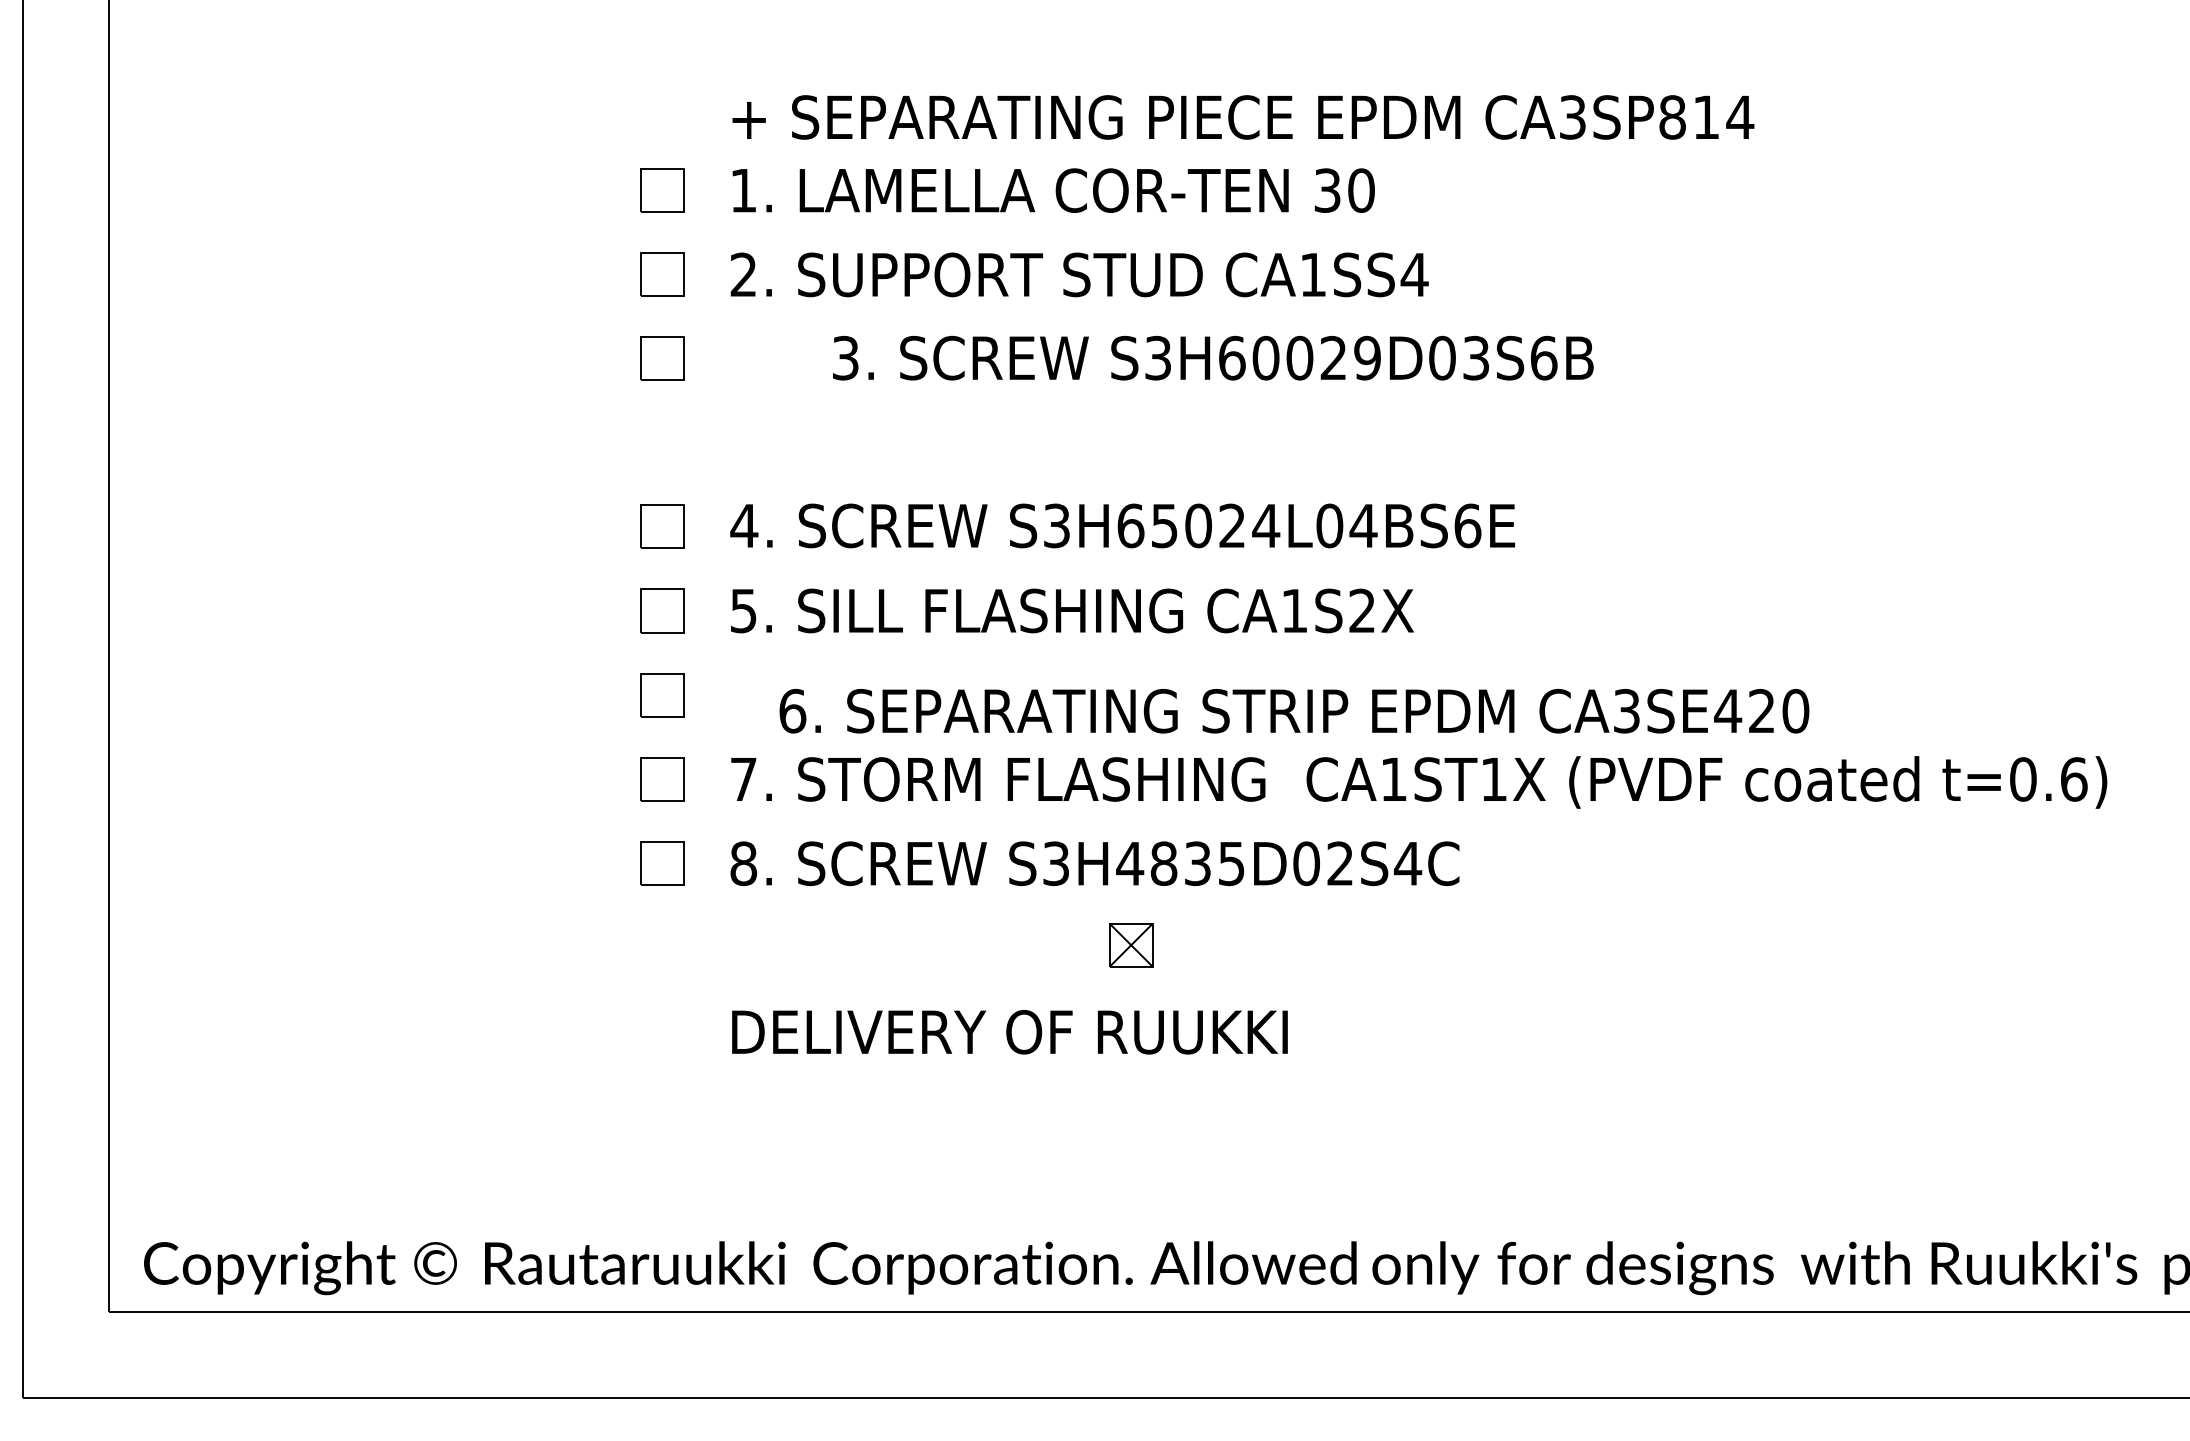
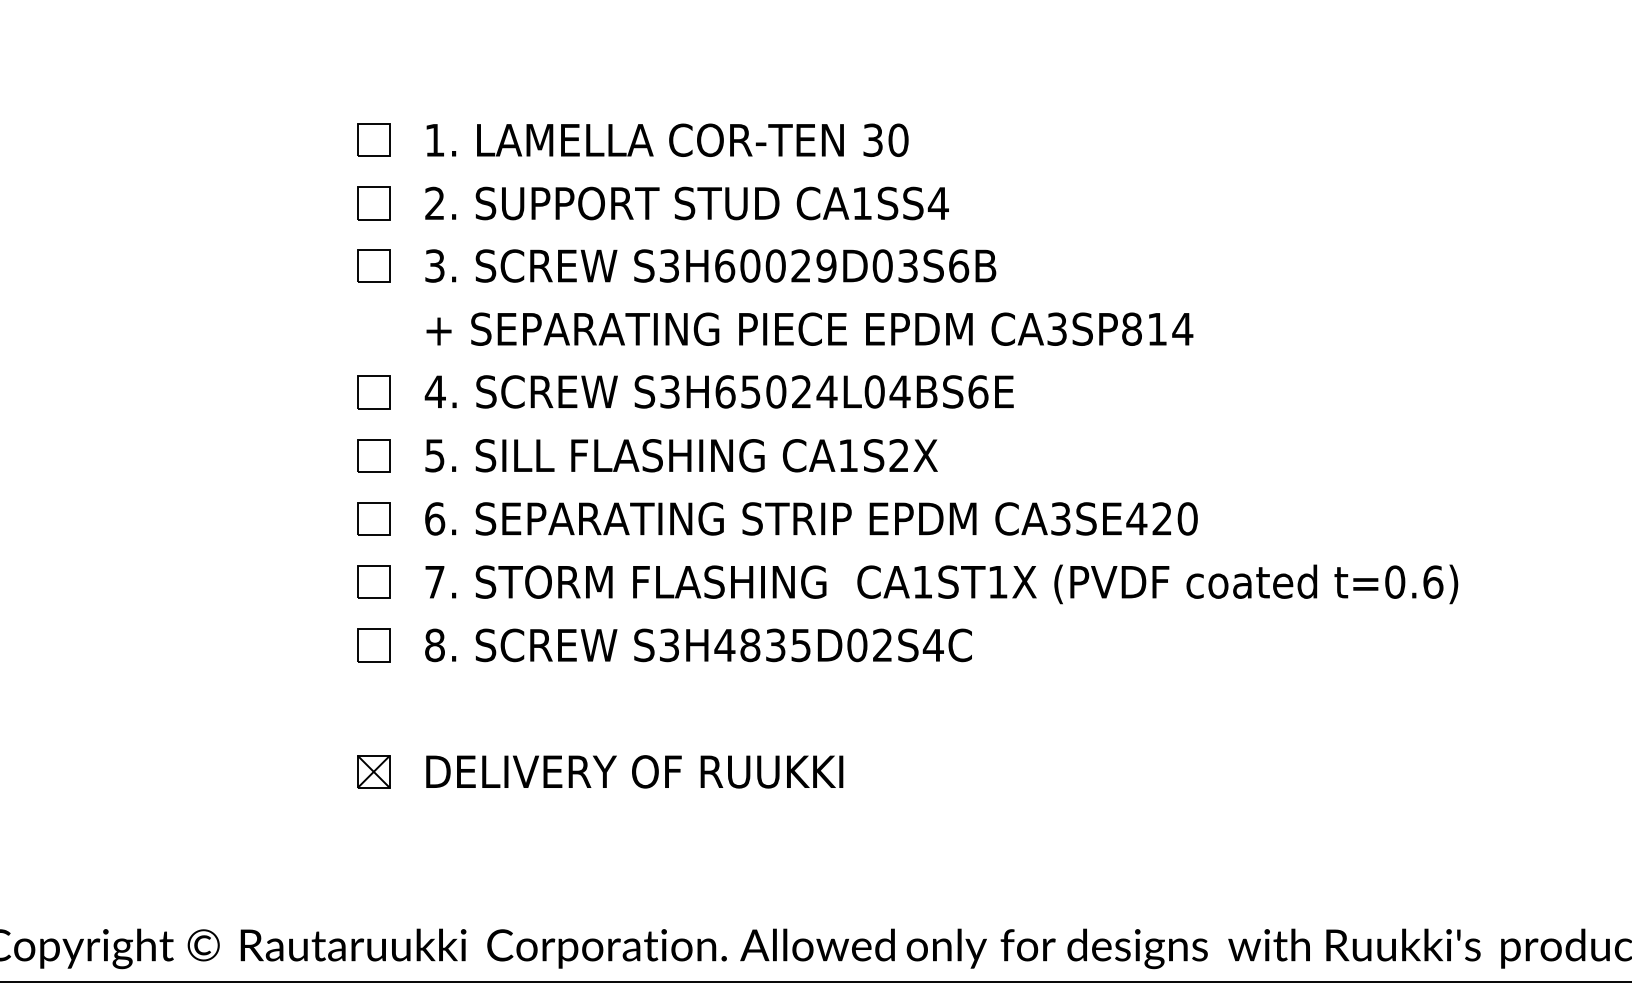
text: (1243, 117) -> (809, 329), moved
text: (1213, 357) -> (710, 265), moved
text: (1294, 711) -> (811, 519), moved
part: (1131, 945) -> (374, 772), moved

